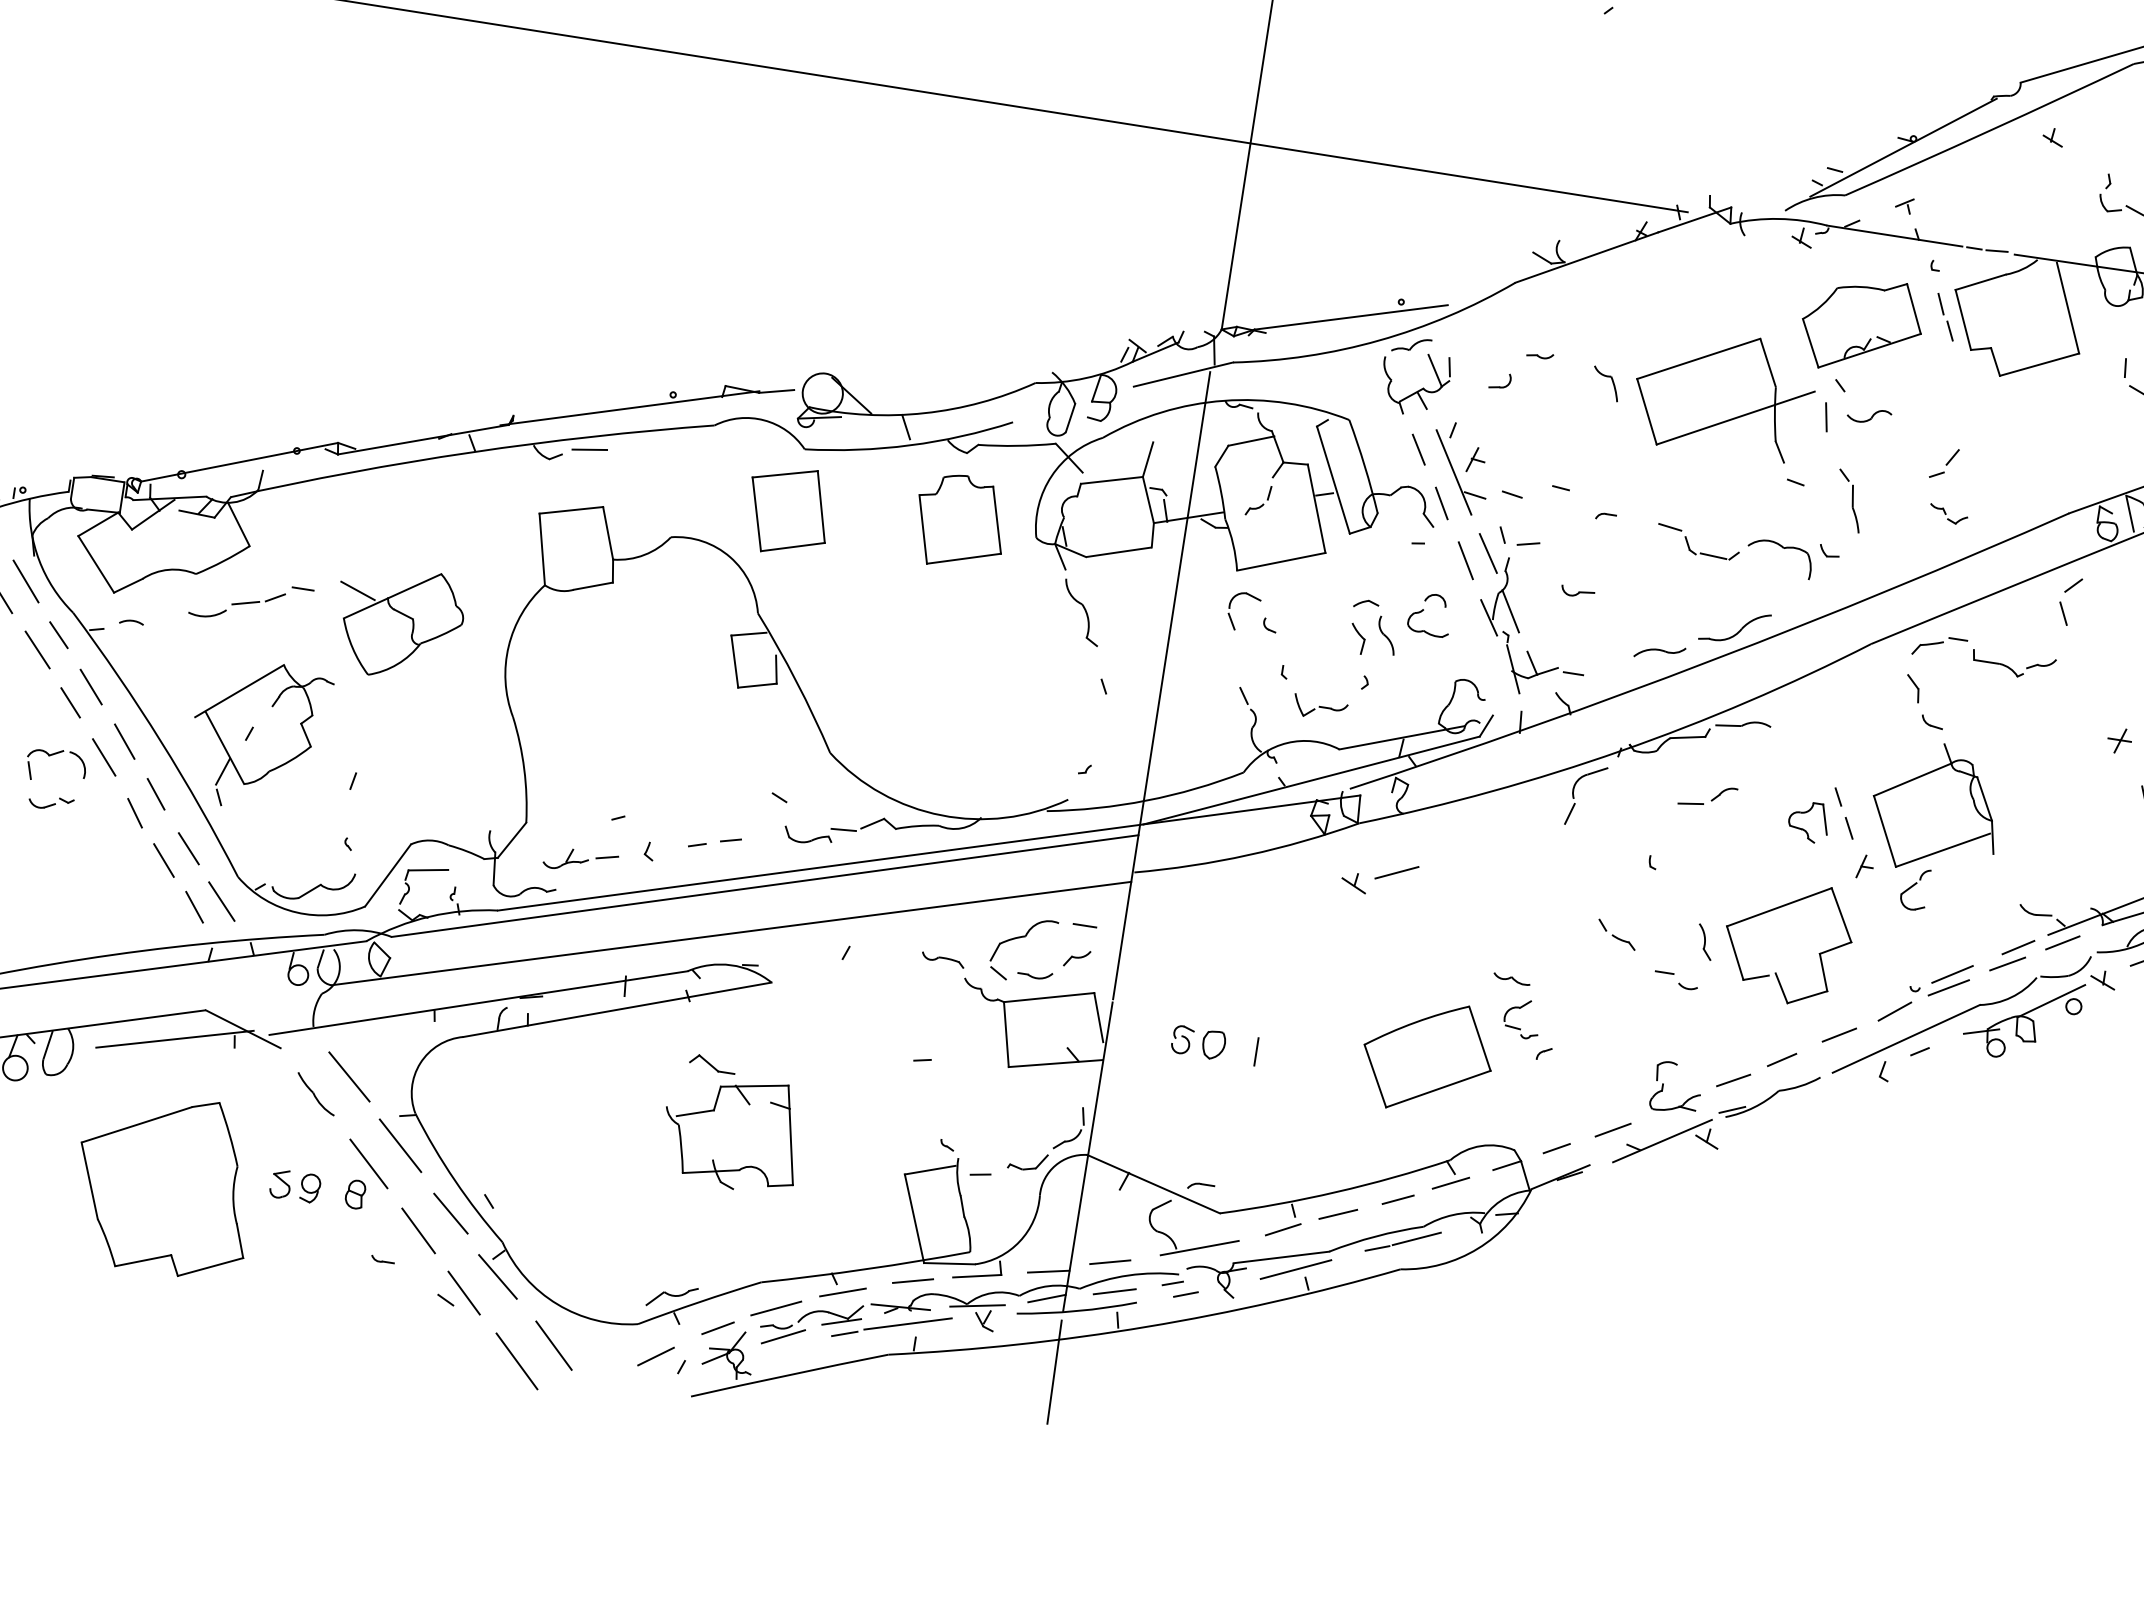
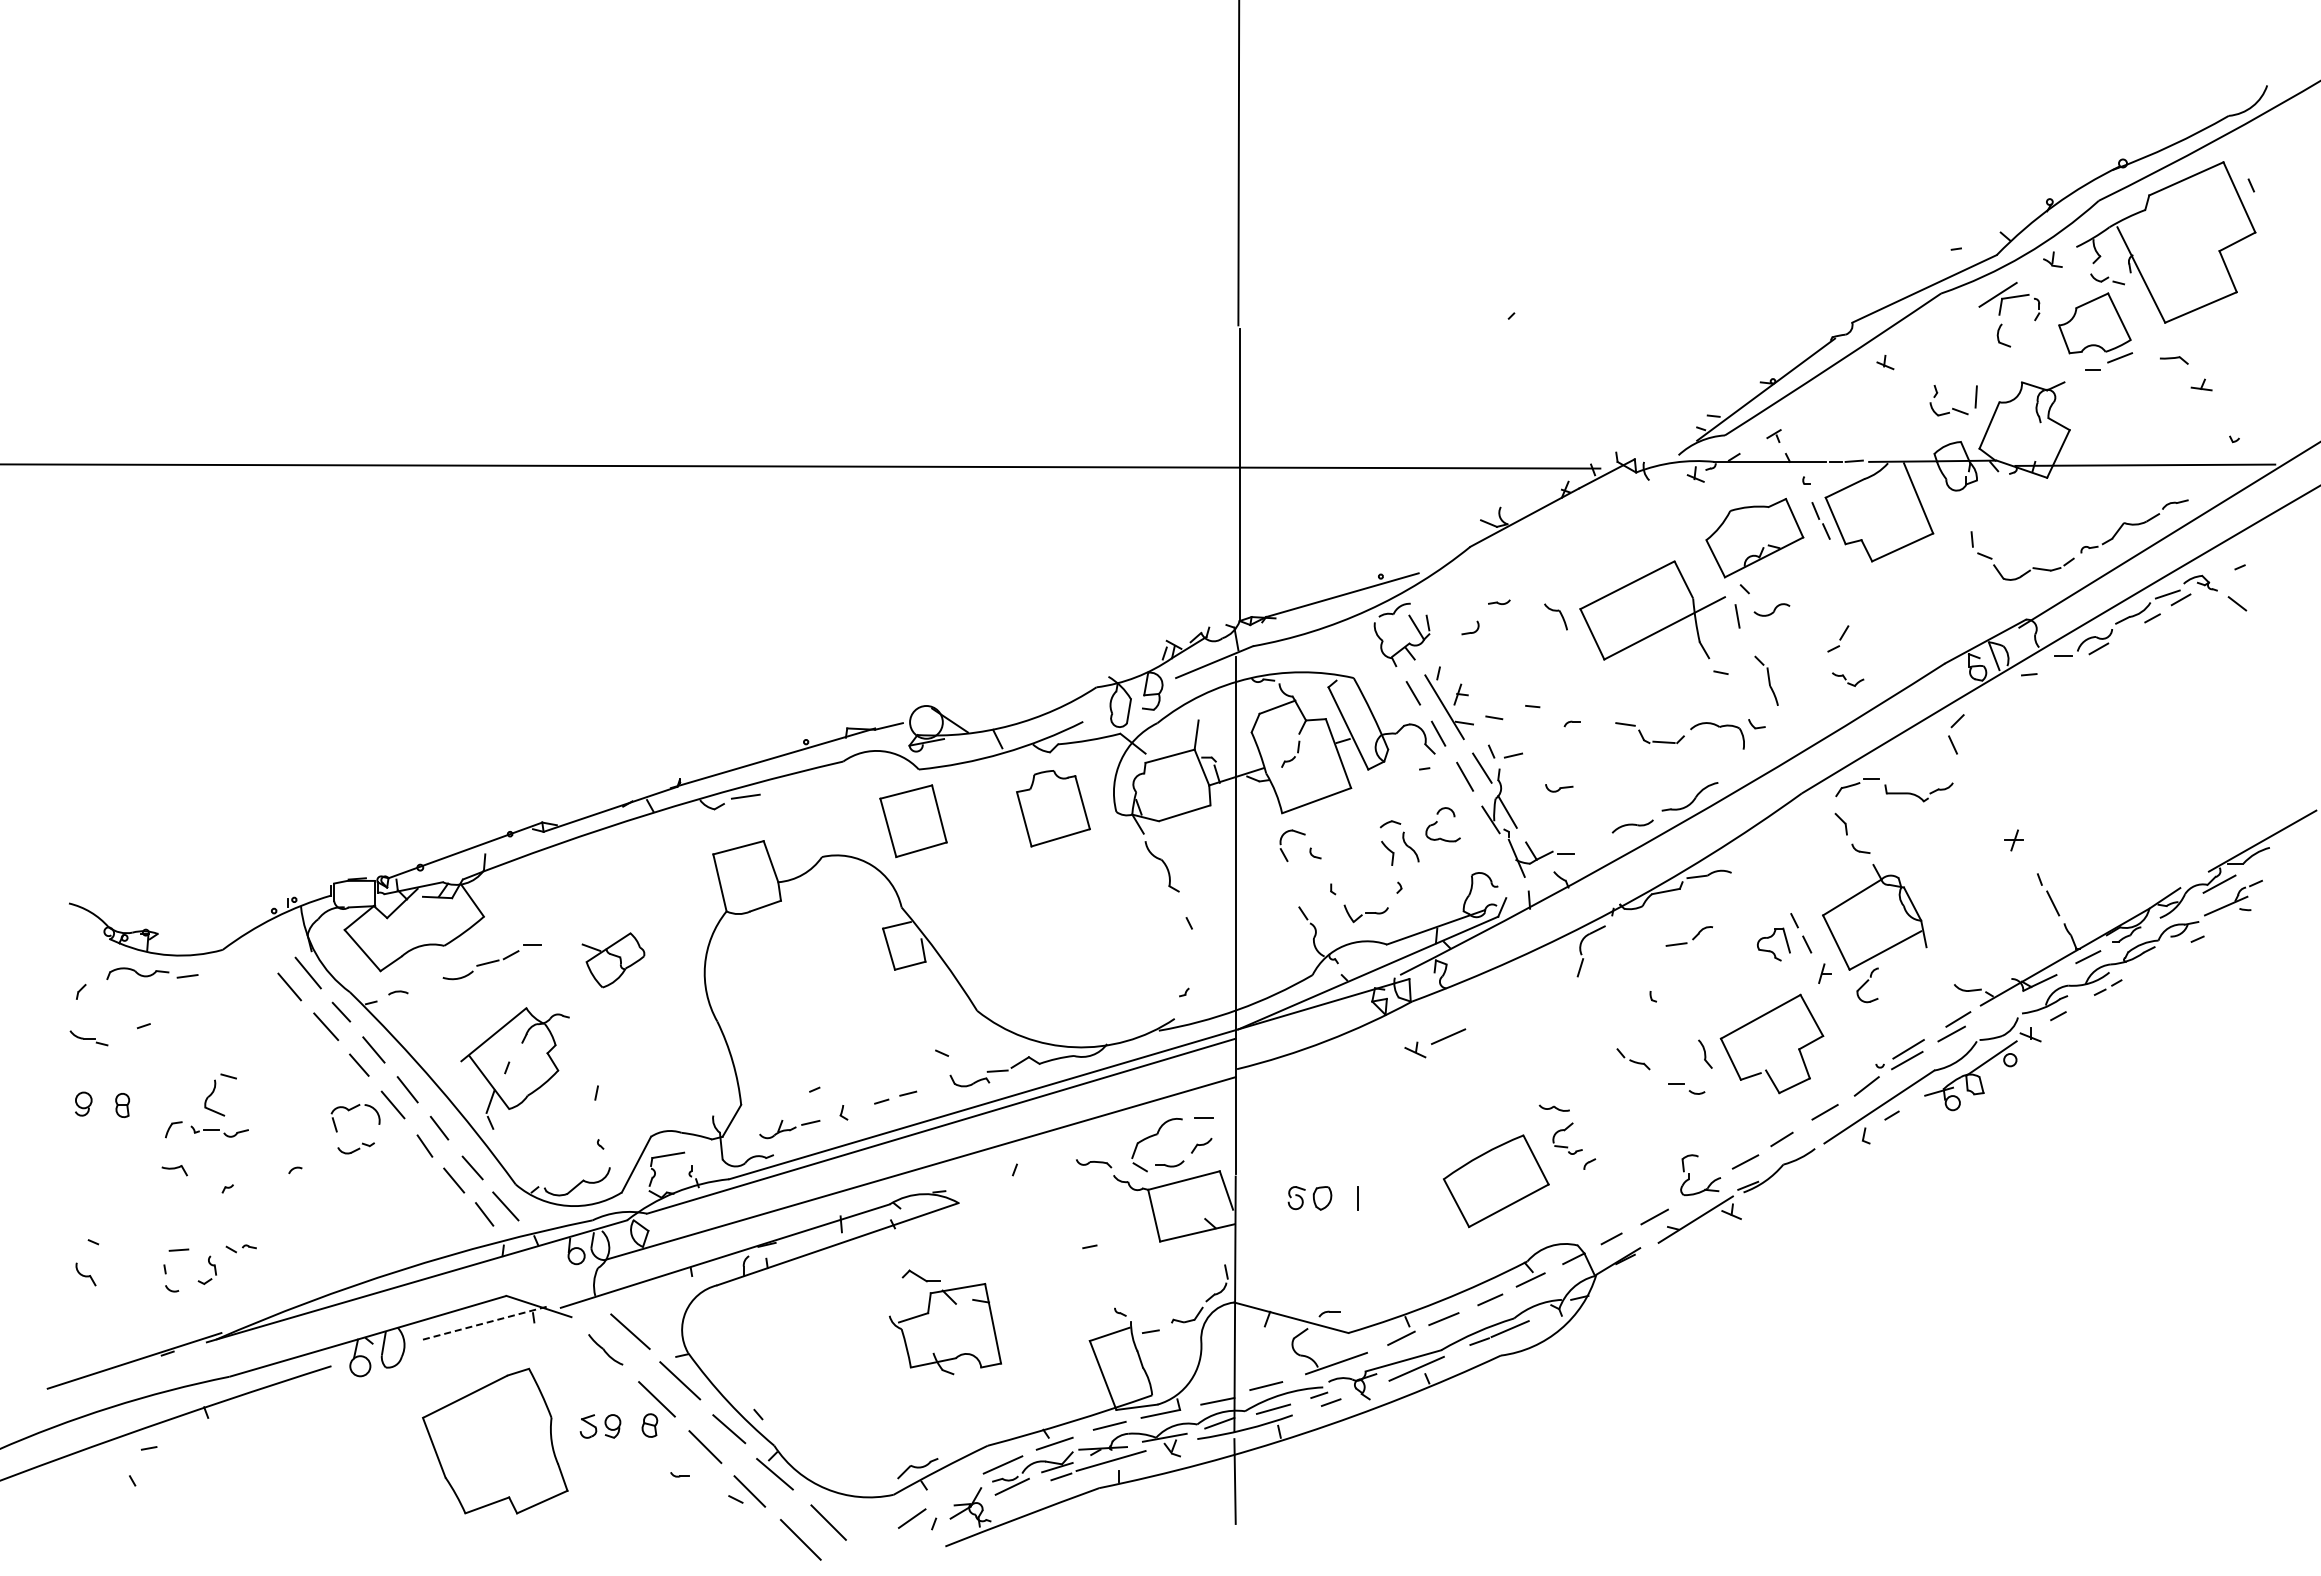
part: (398, 623) -> (613, 960), size x0.6
line: (2062, 942) -> (1993, 1009), removed
line: (175, 1038) -> (485, 1322), solid -> dashed
line: (718, 1327) -> (958, 1487), removed

